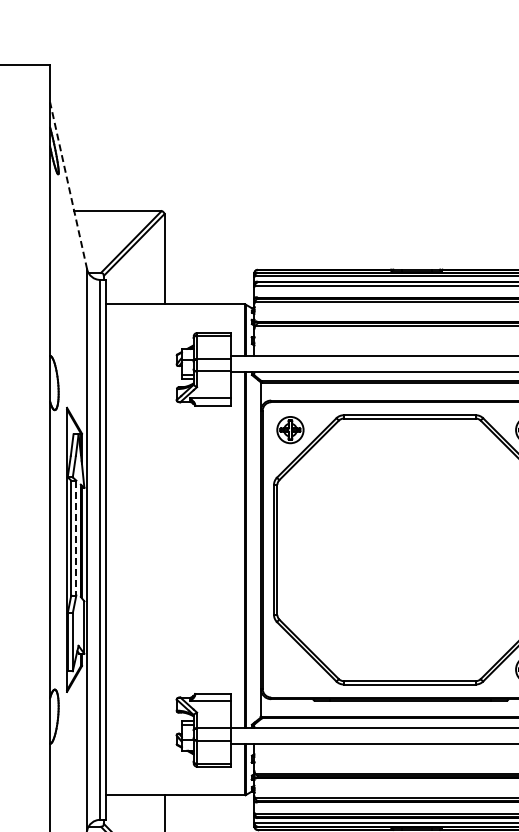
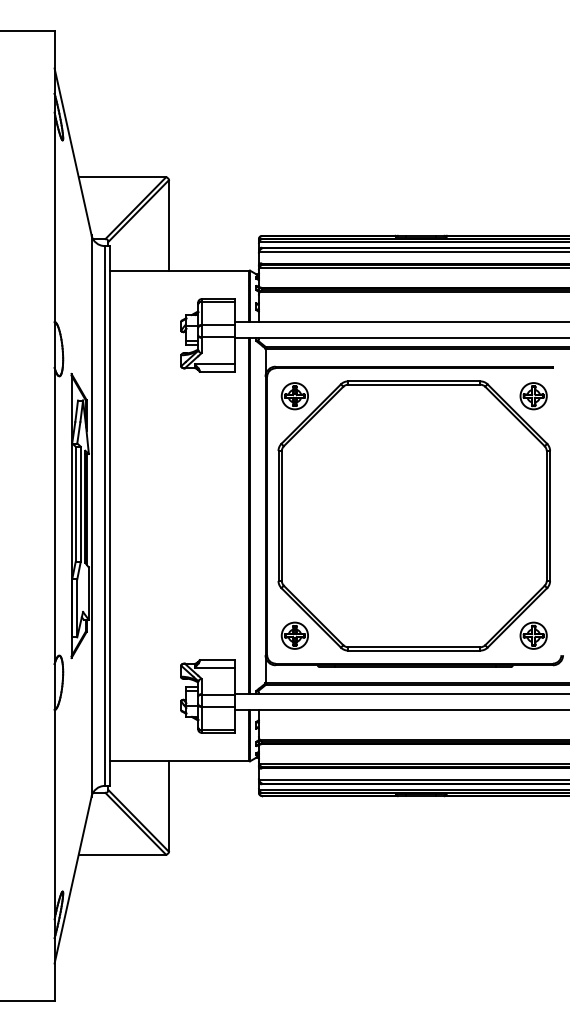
line: (69, 185) -> (73, 151), dashed -> solid
line: (76, 538) -> (80, 504), dashed -> solid
part: (290, 669) -> (294, 635), added

